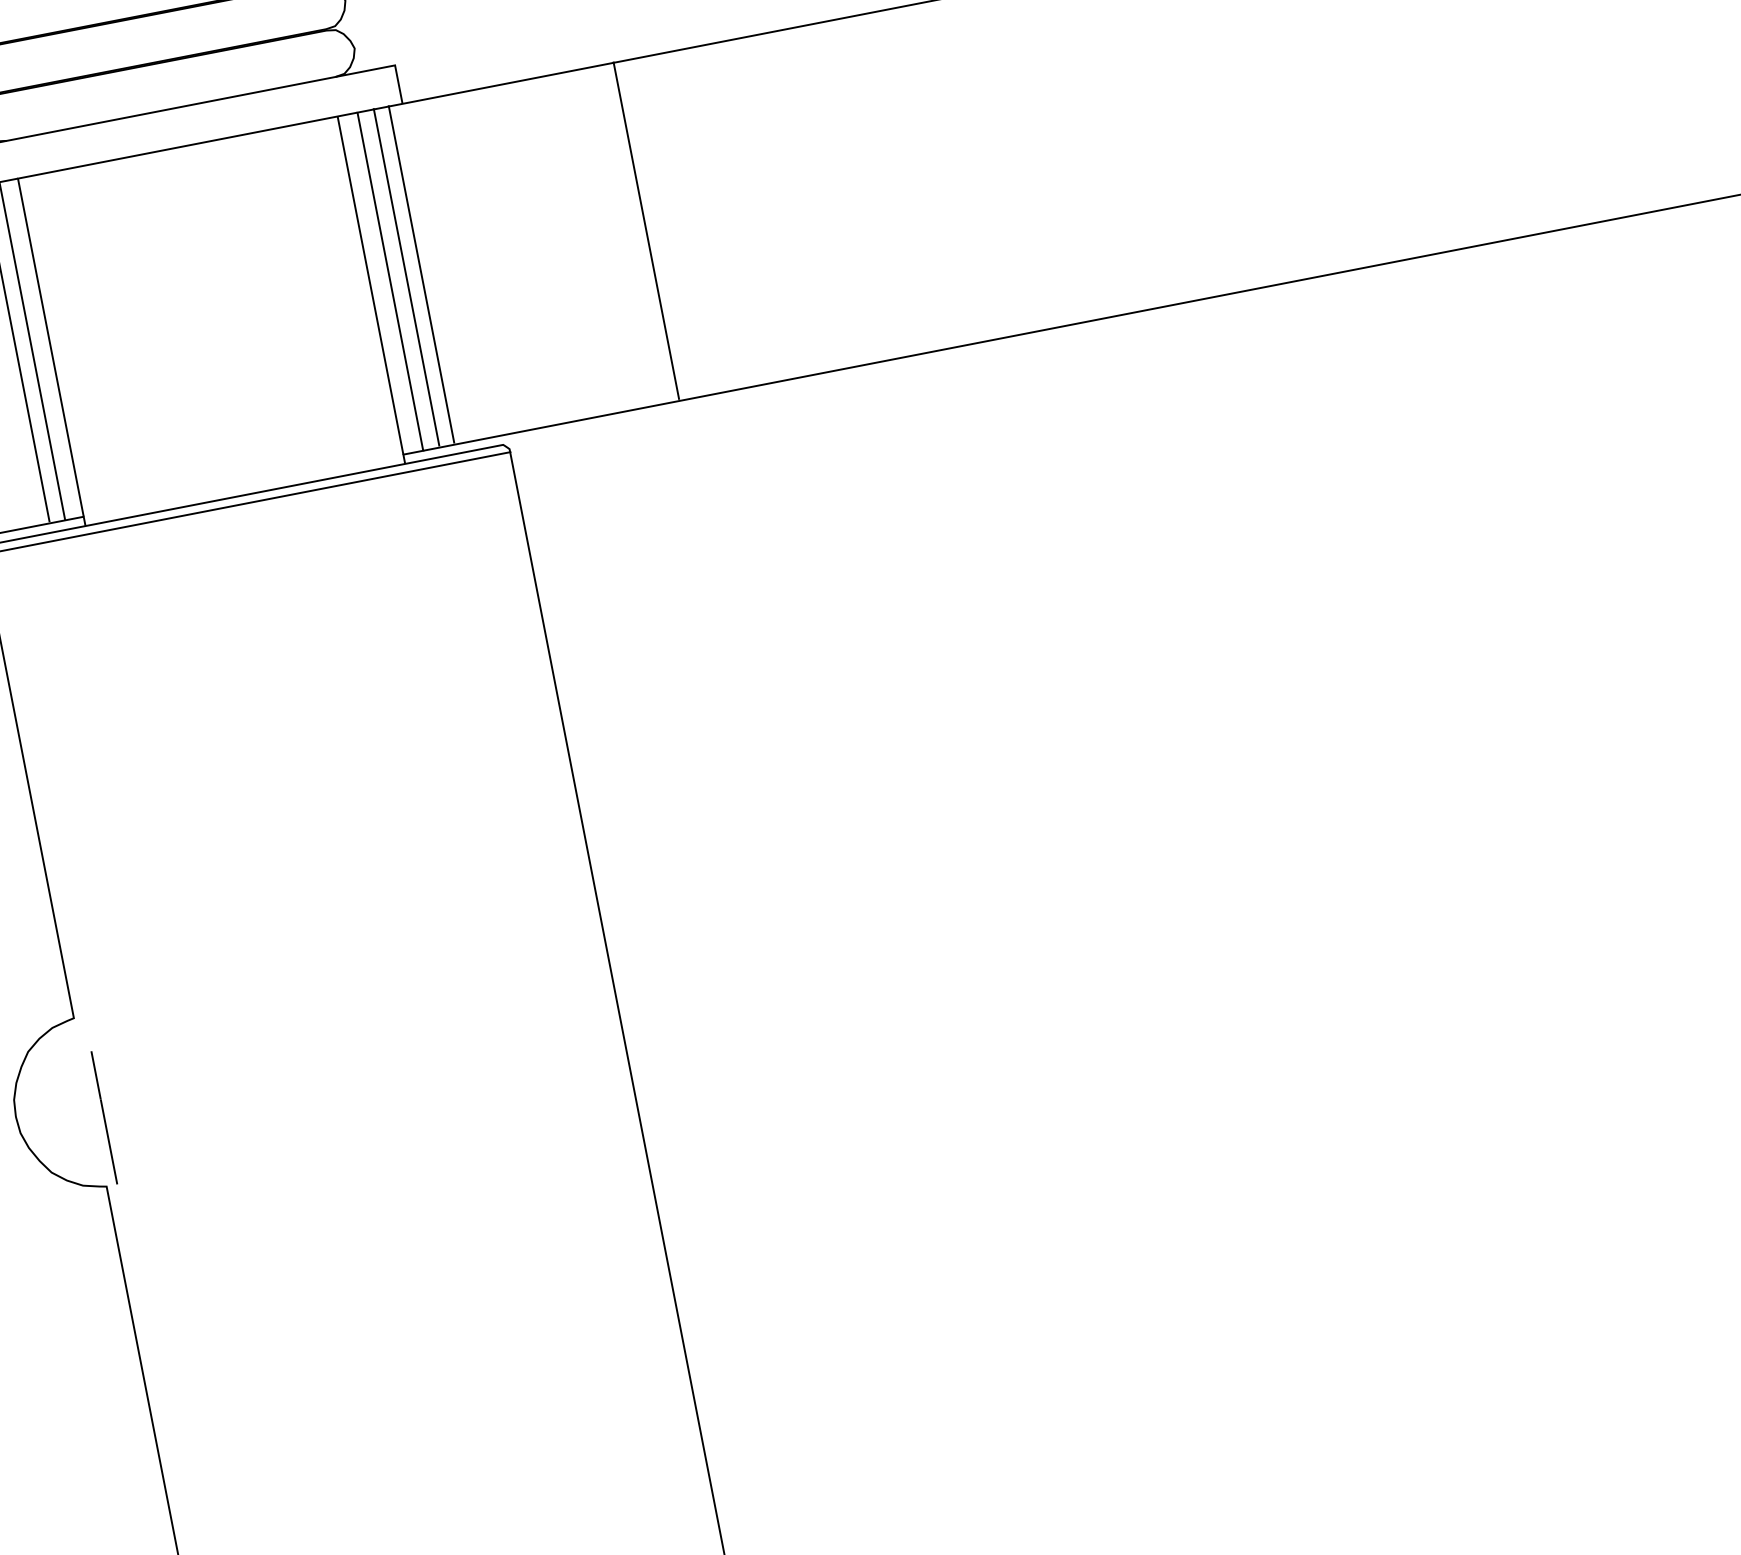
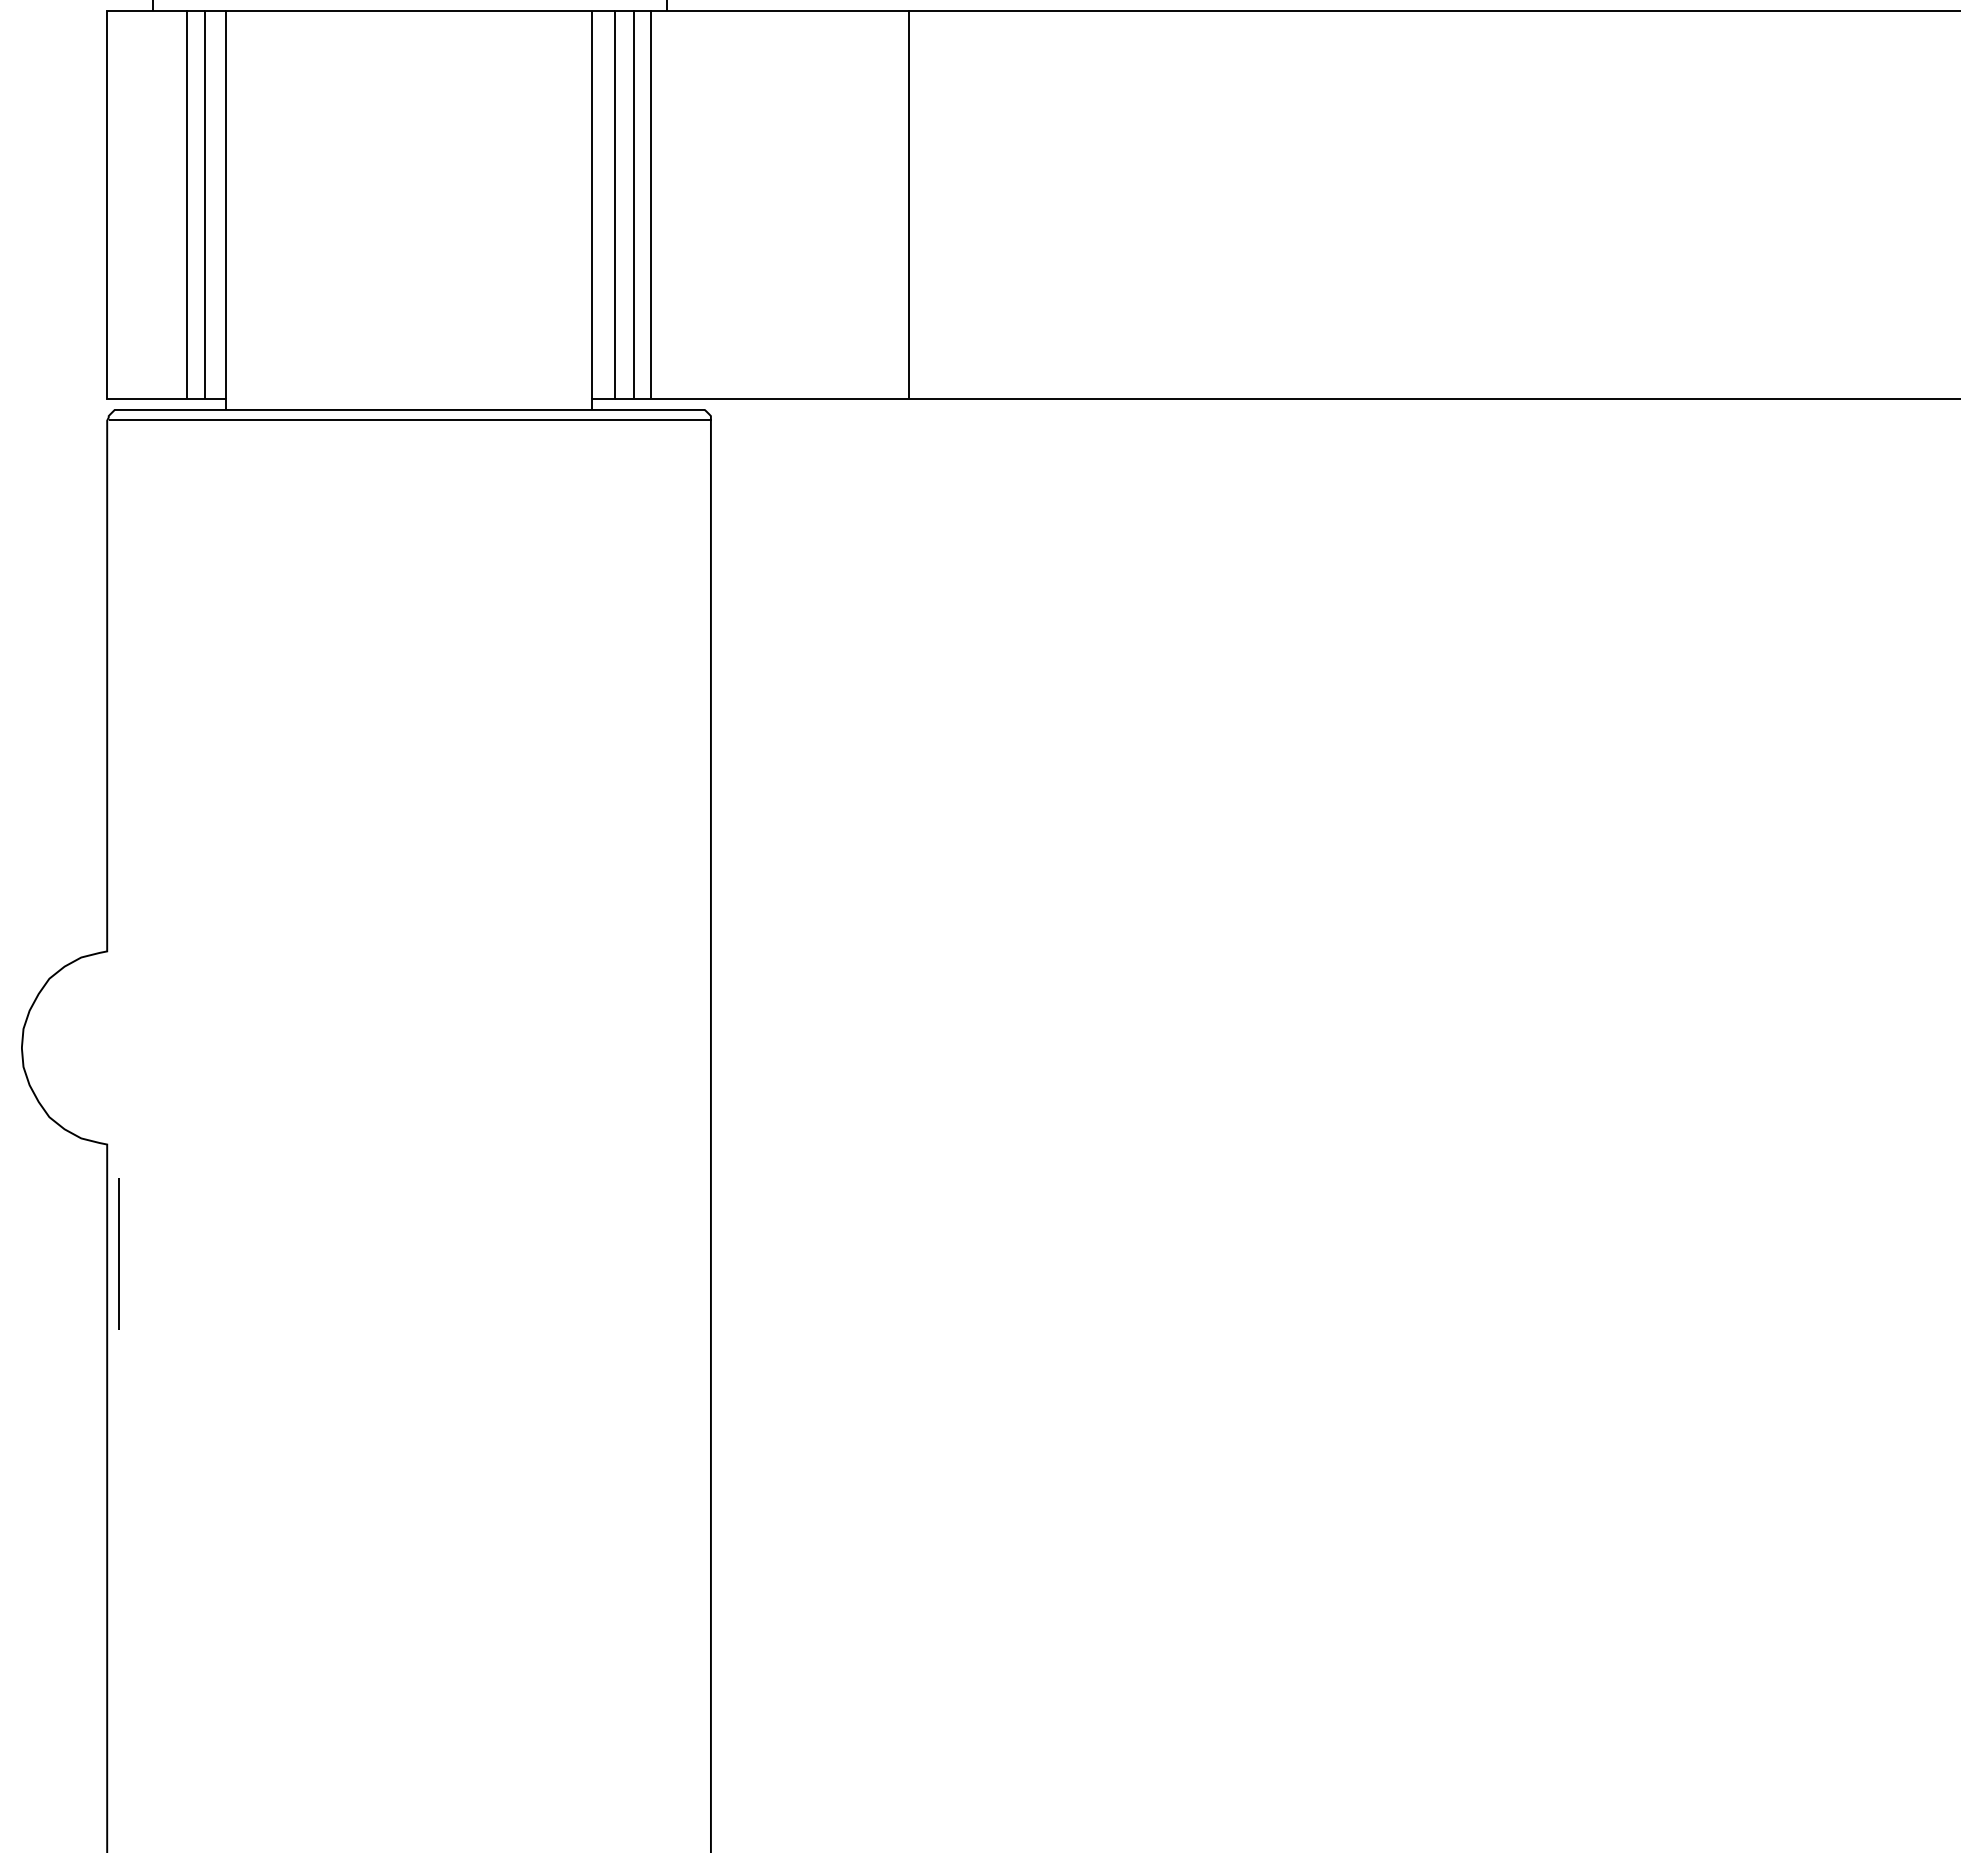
line: (103, 1117) -> (118, 1253), moved

